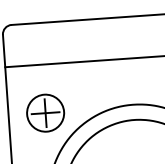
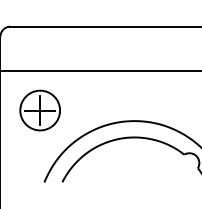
part: (44, 113) -> (39, 110), moved

